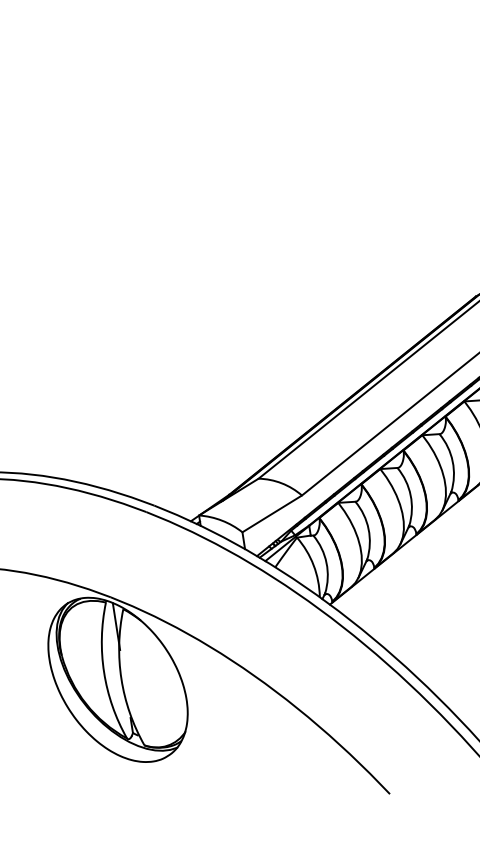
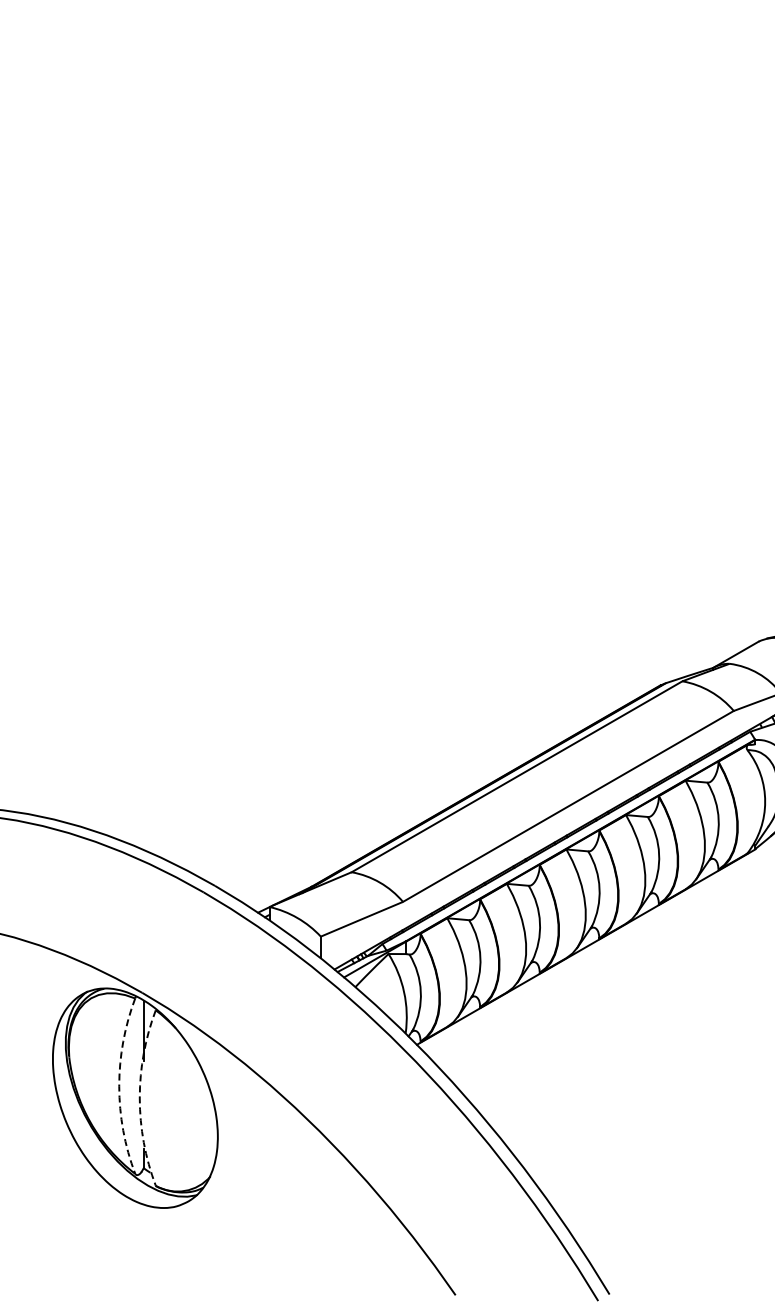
arc: (104, 672) -> (119, 1086), solid -> dashed
arc: (121, 679) -> (139, 1098), solid -> dashed

